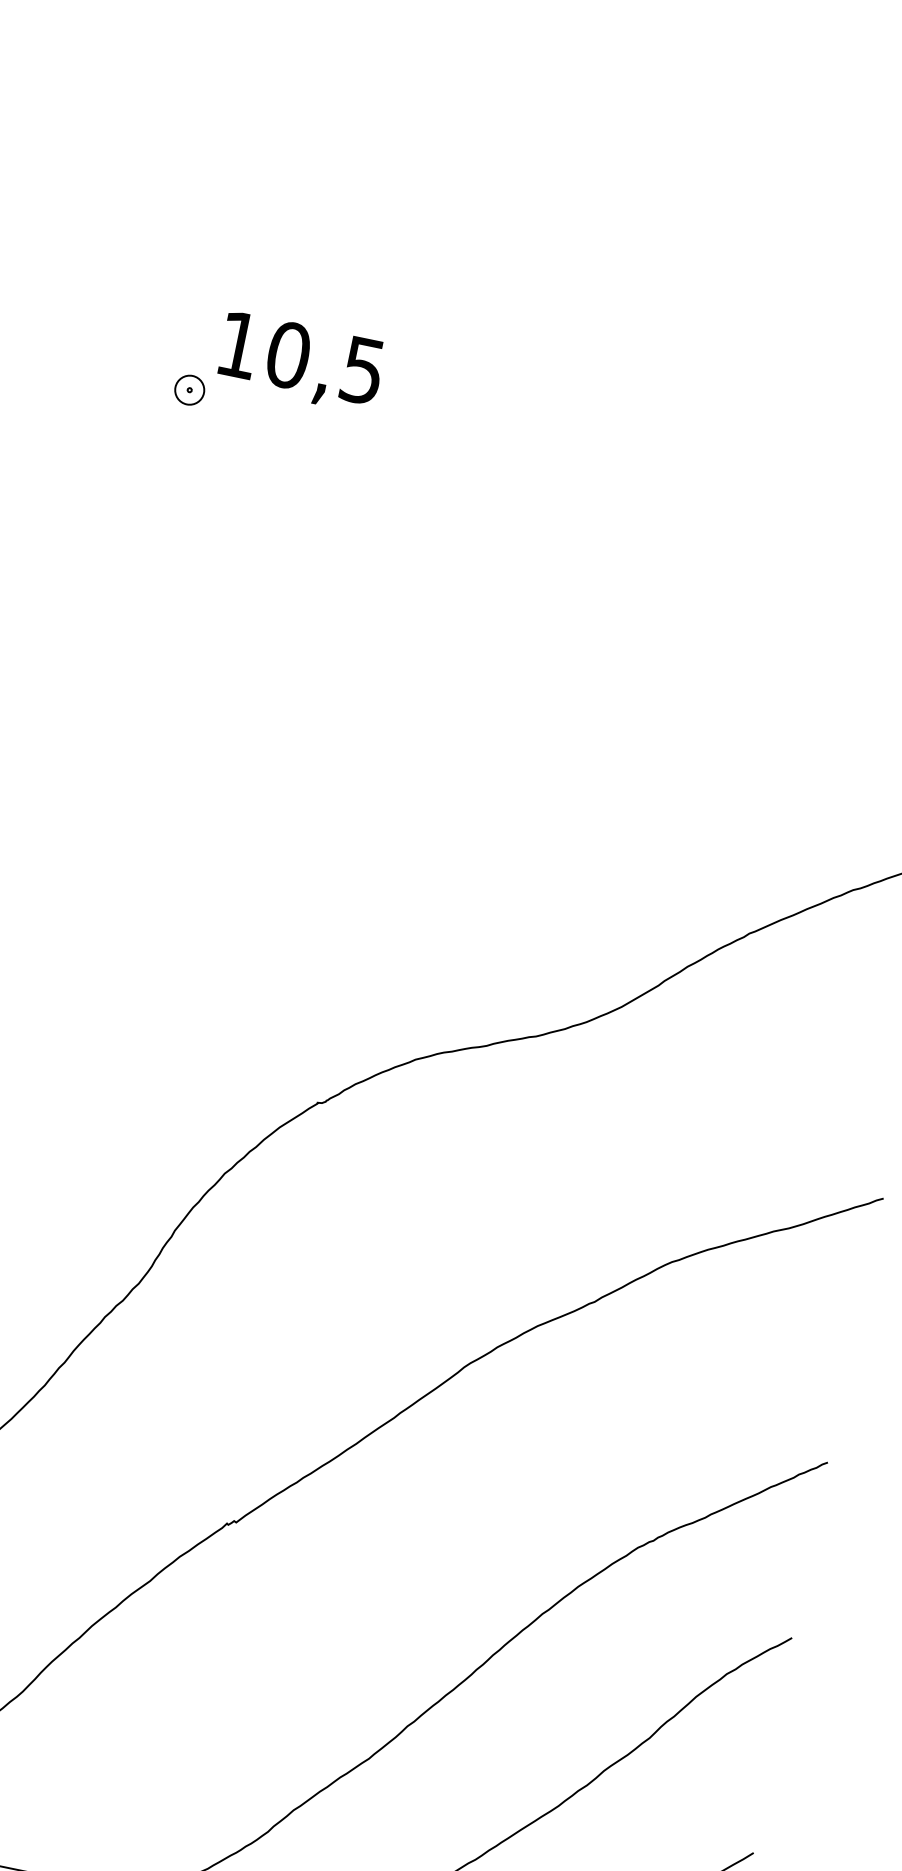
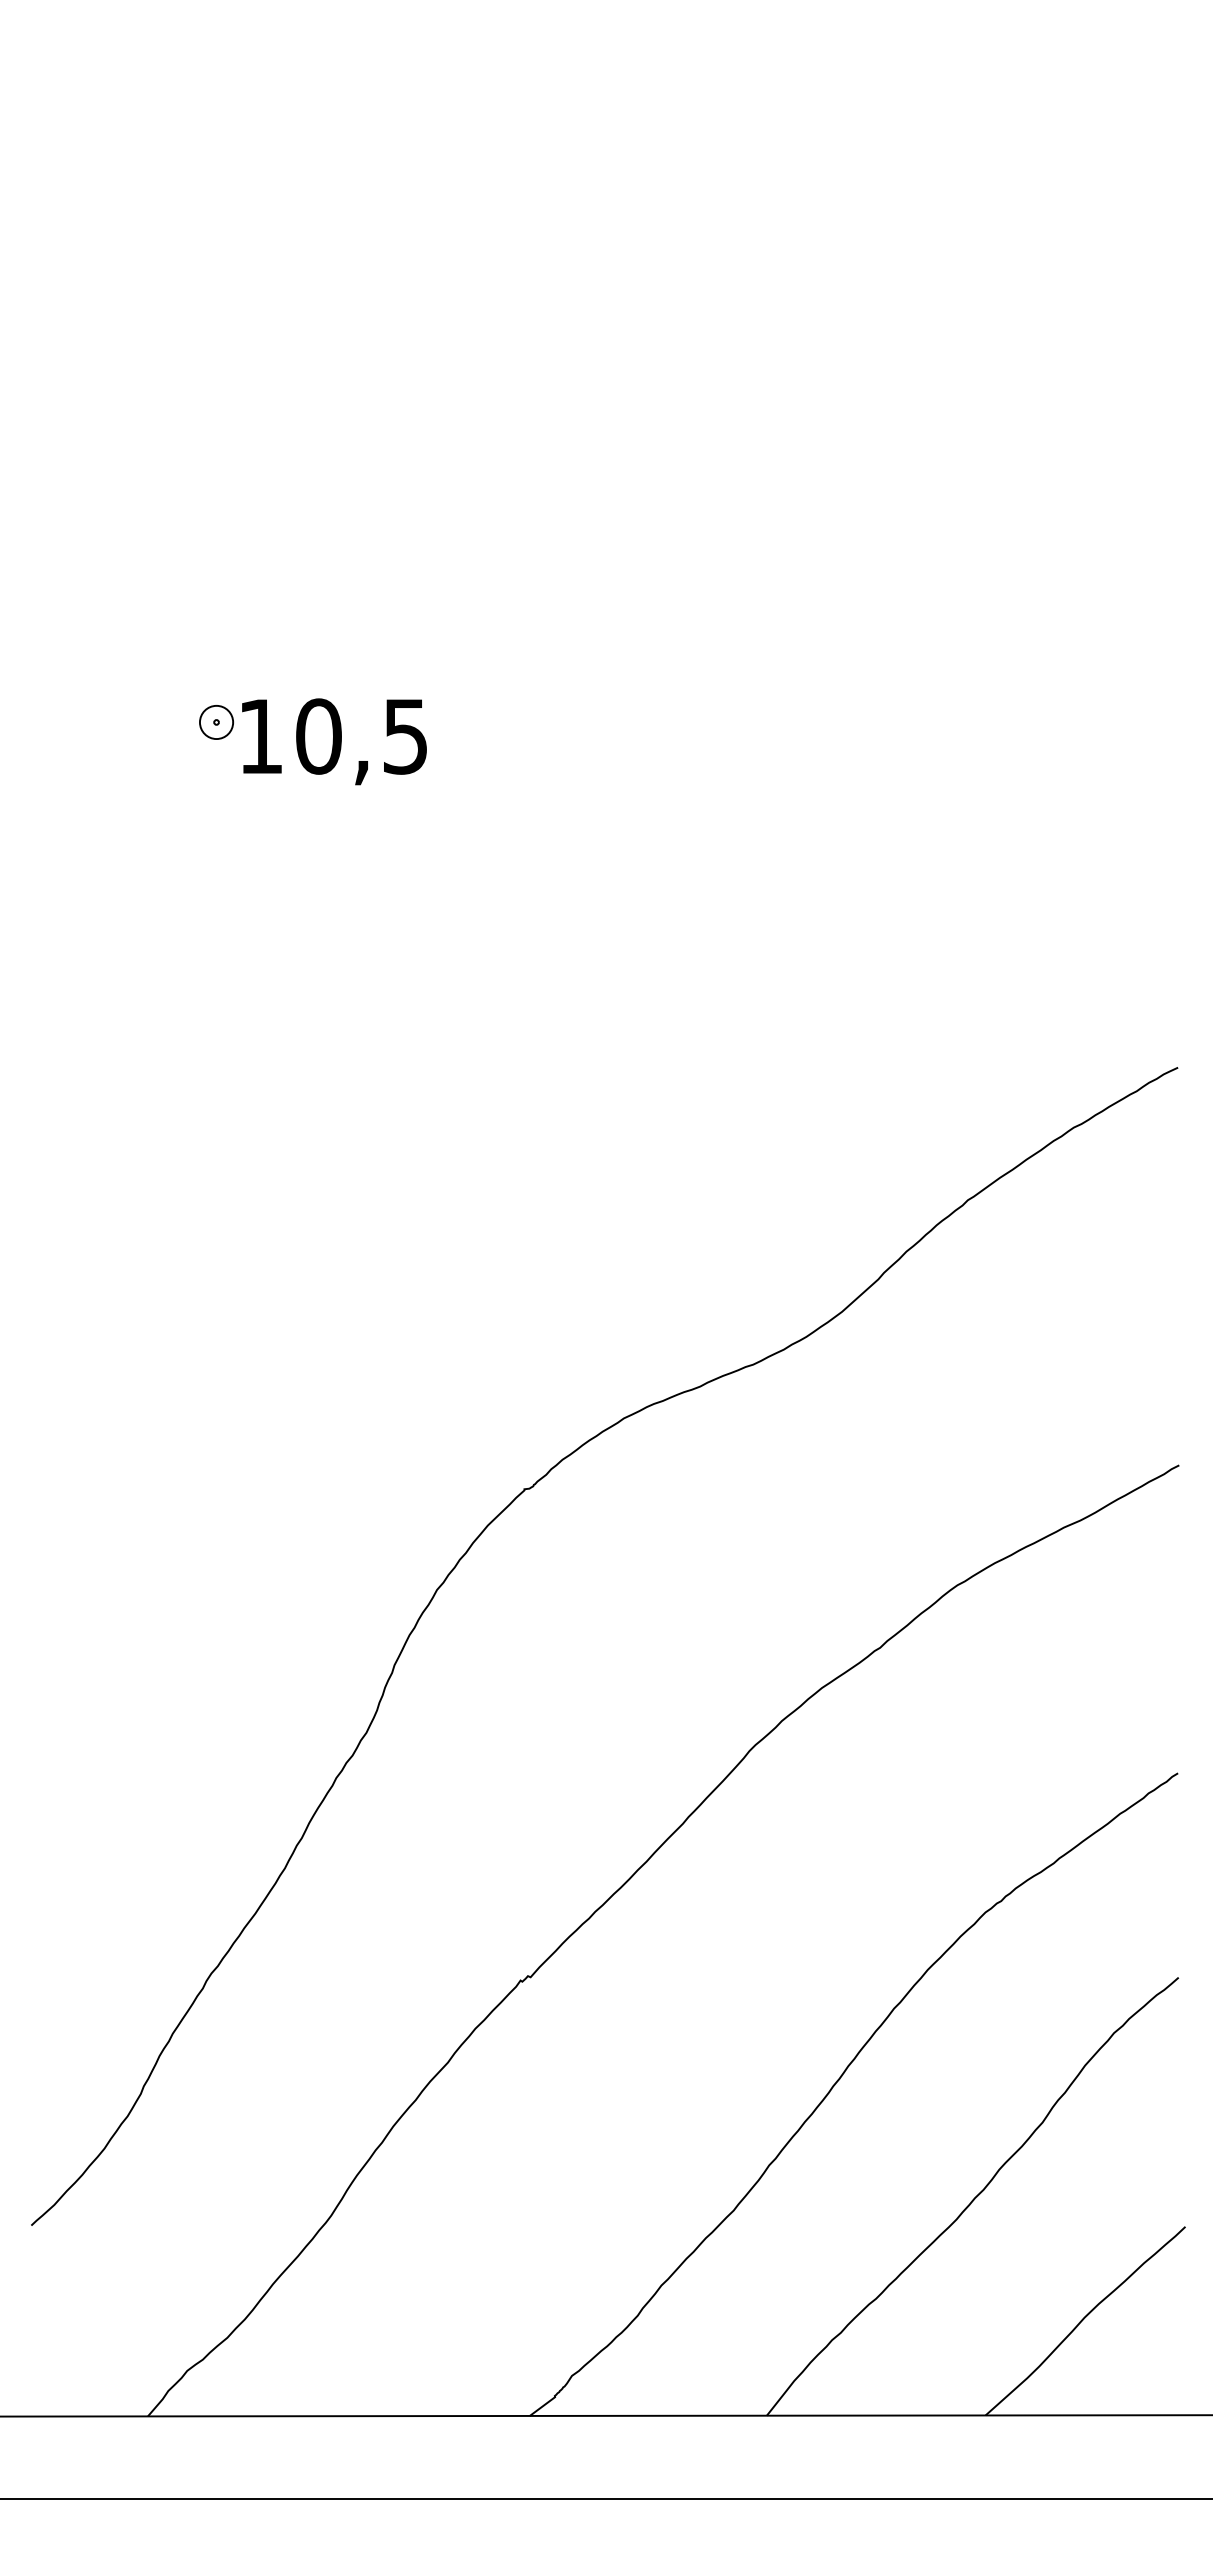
text: (301, 362) -> (334, 741), moved

